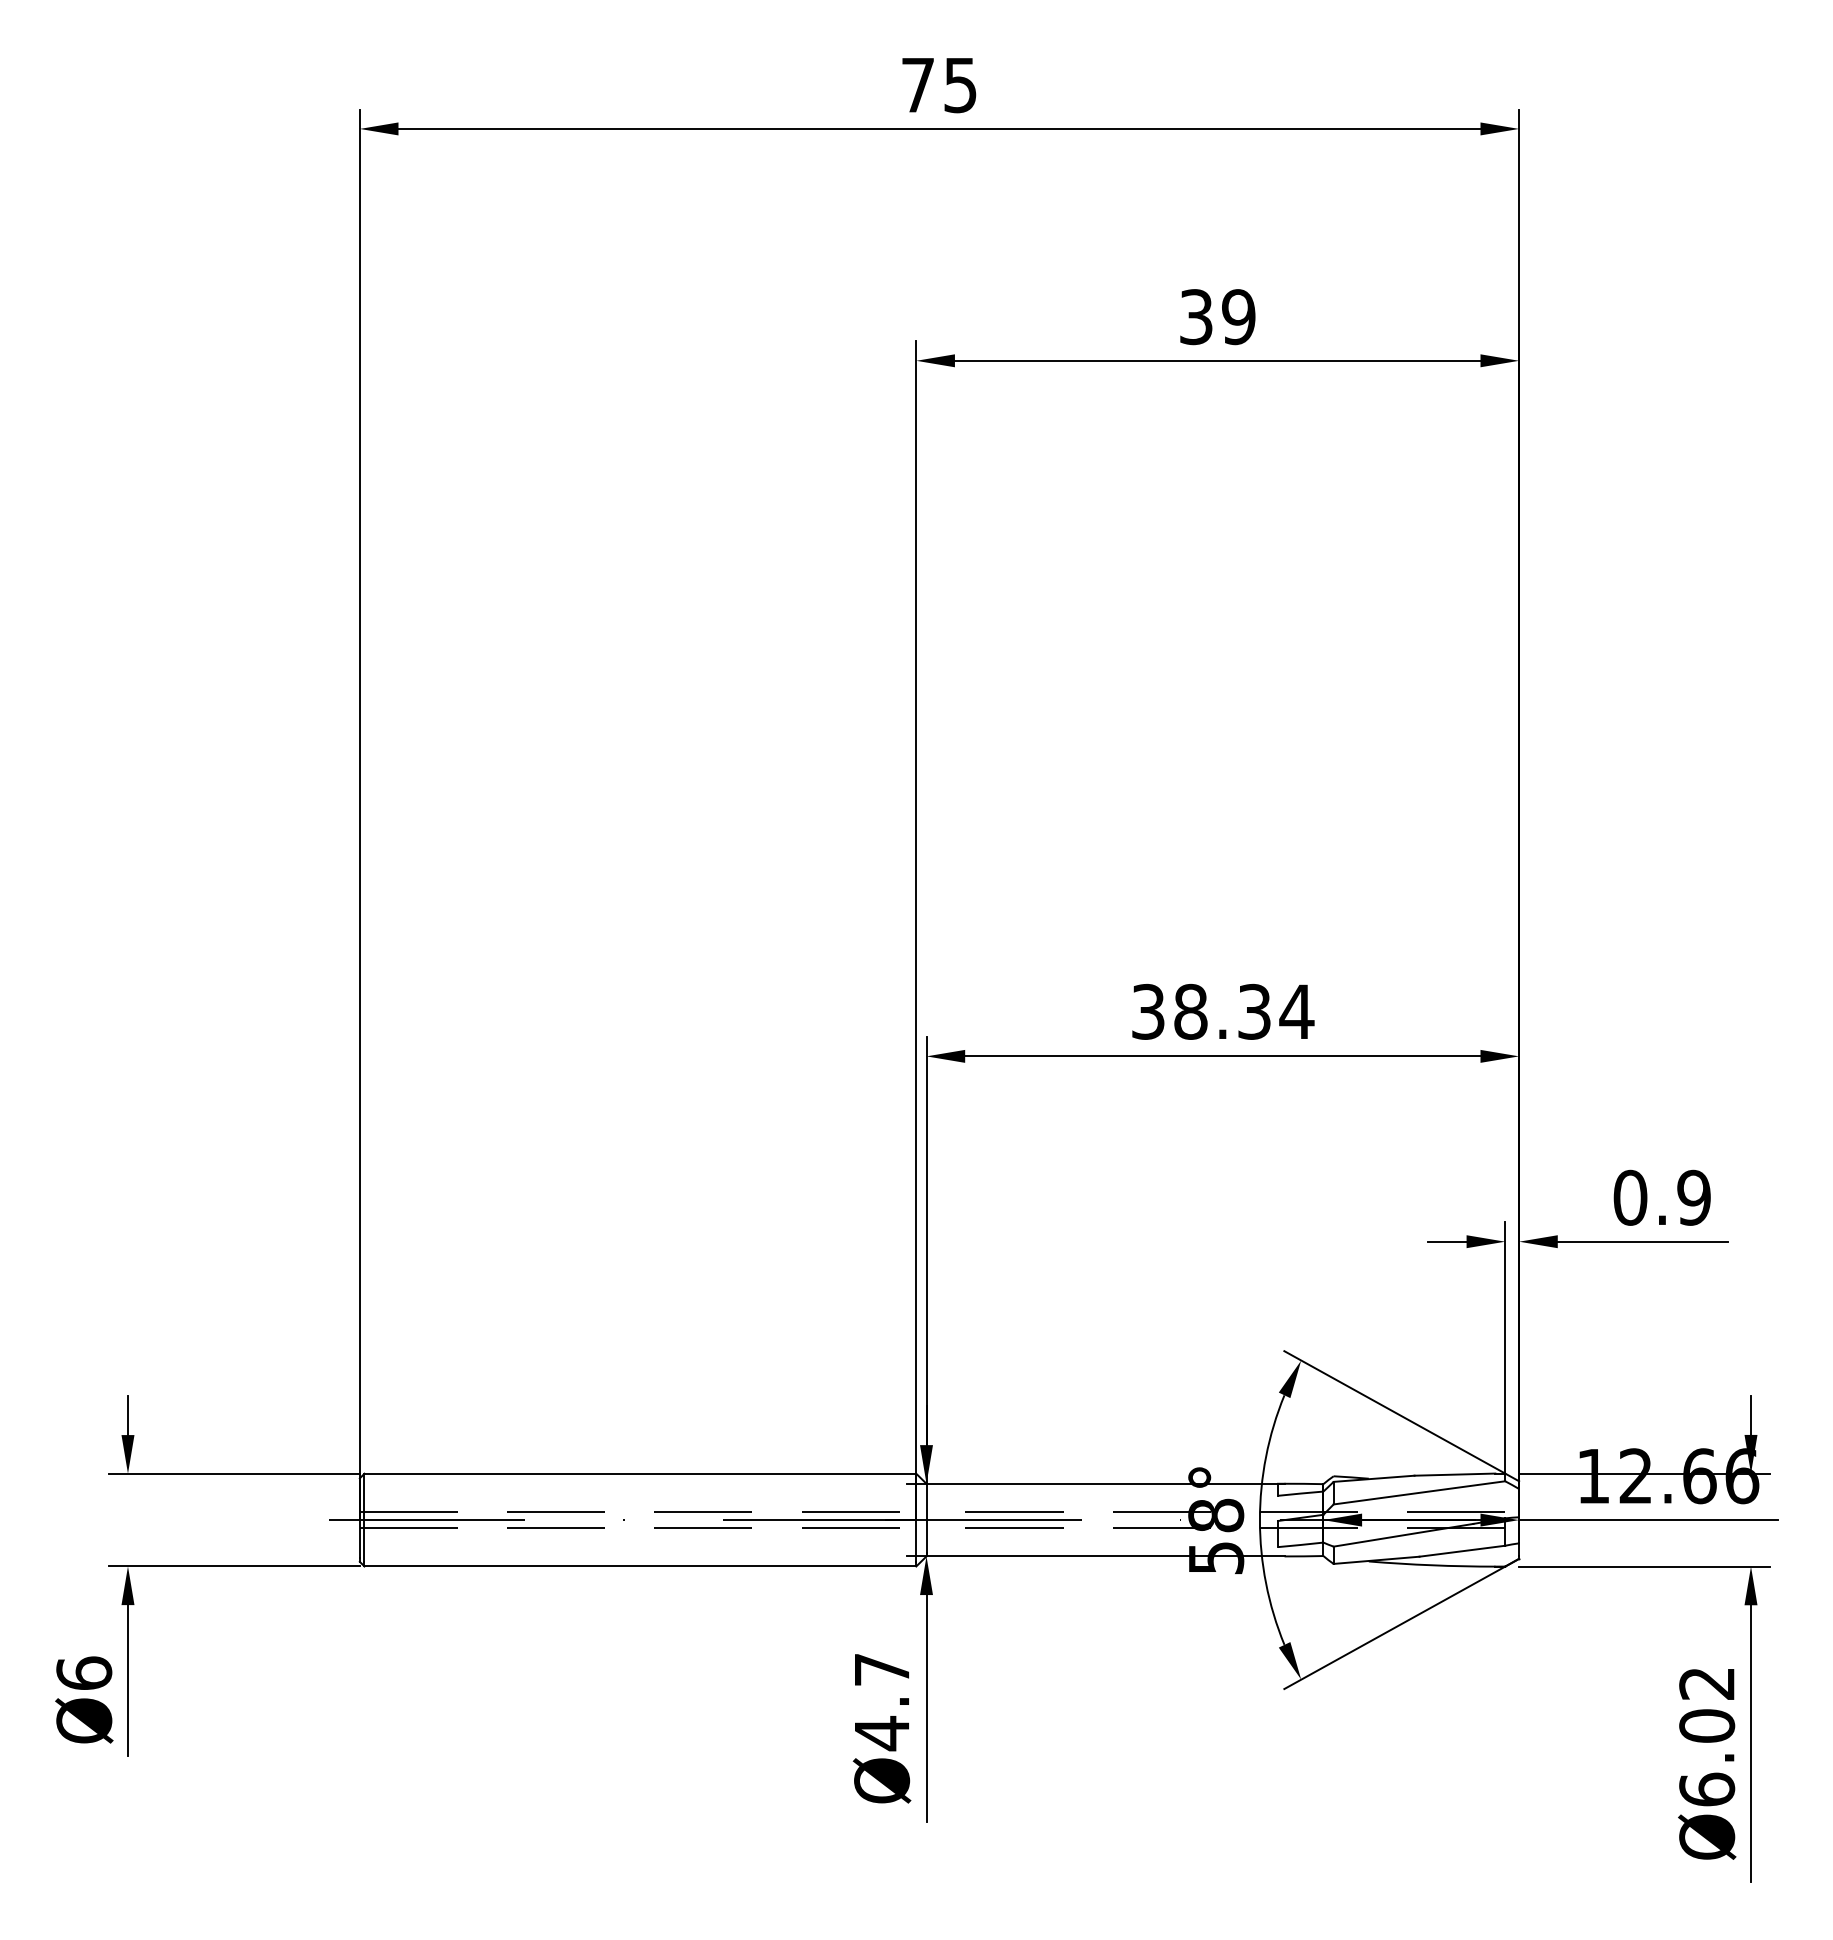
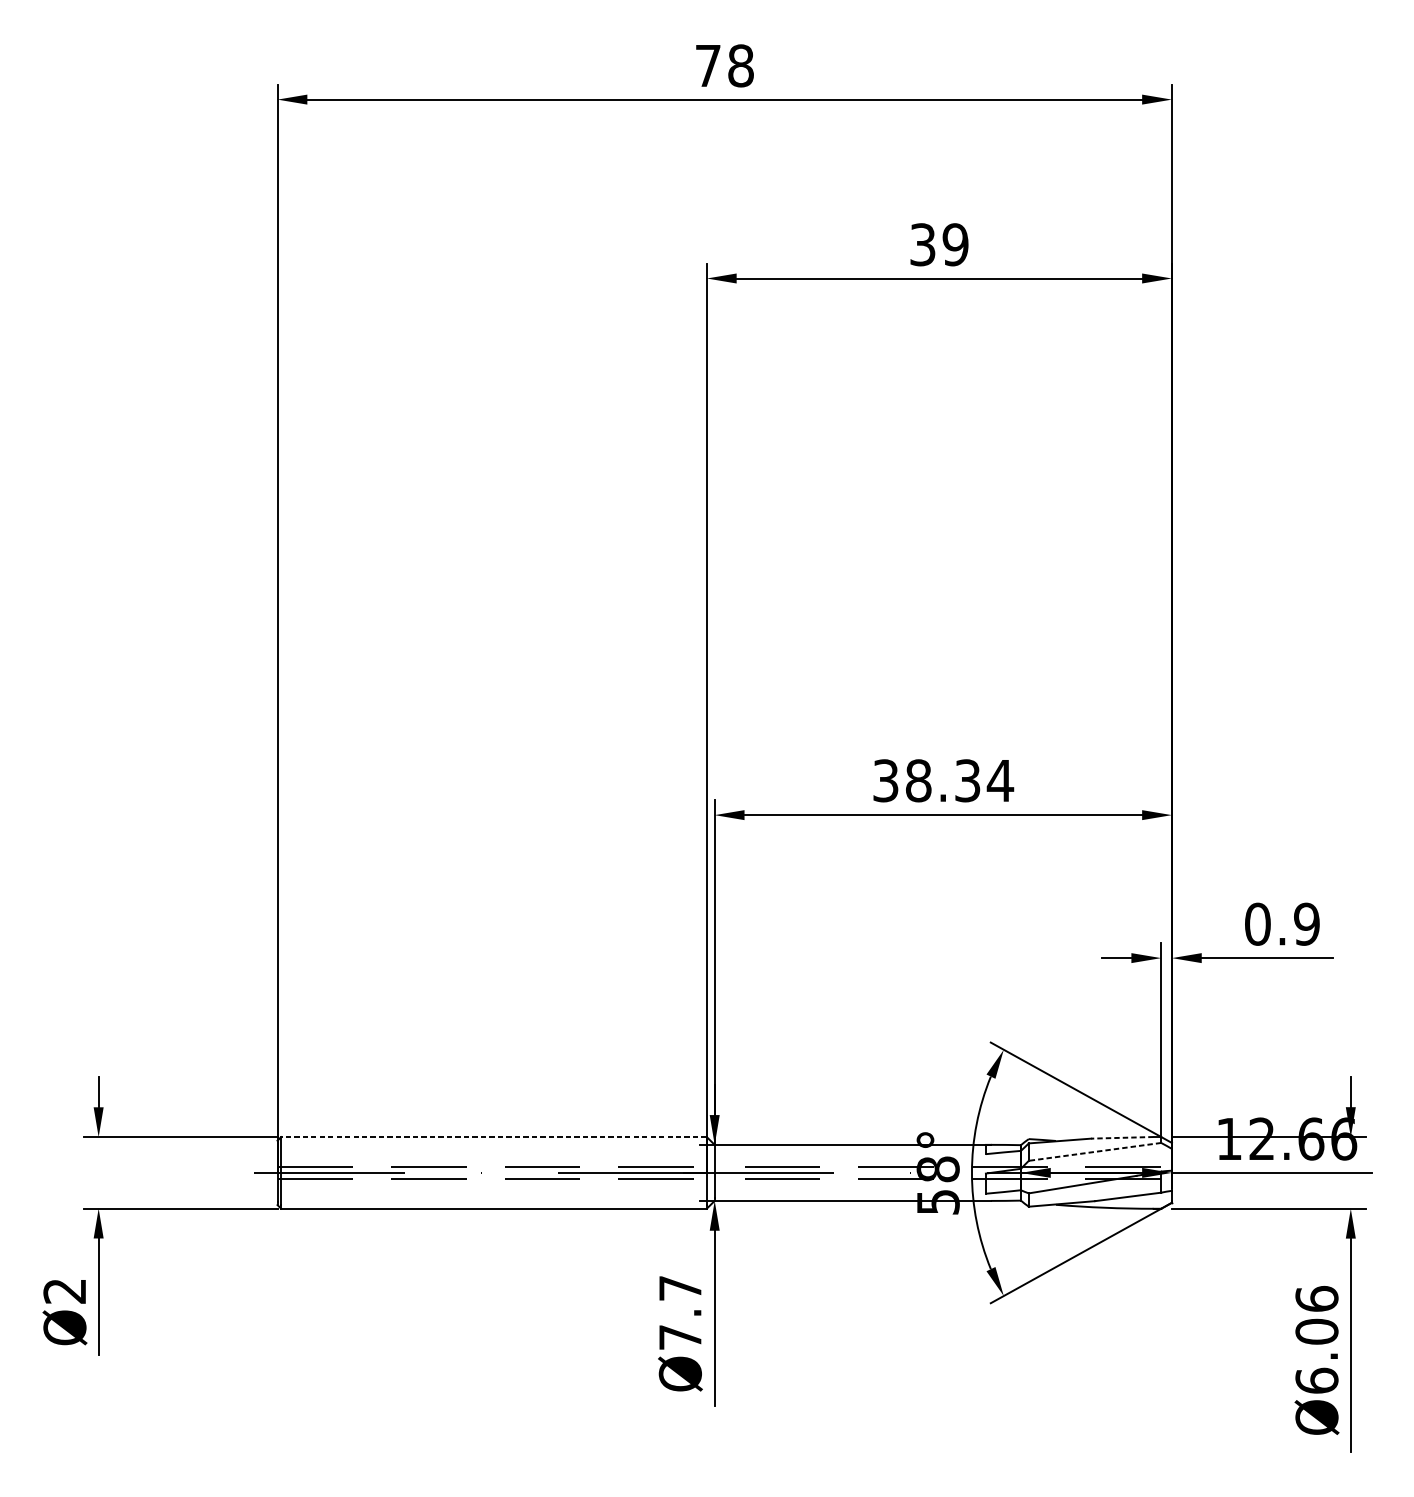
text: (960, 85) -> (740, 66), 75 -> 78
line: (640, 1473) -> (494, 1136), solid -> dashed
line: (1454, 1474) -> (1122, 1137), solid -> dashed
line: (1419, 1492) -> (1095, 1151), solid -> dashed
text: (84, 1672) -> (65, 1290), Ø6 -> Ø2
text: (1707, 1683) -> (1317, 1298), Ø6.02 -> Ø6.06
text: (882, 1733) -> (680, 1337), Ø4.7 -> Ø7.7

